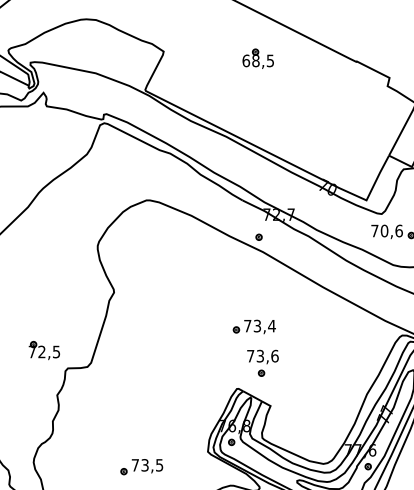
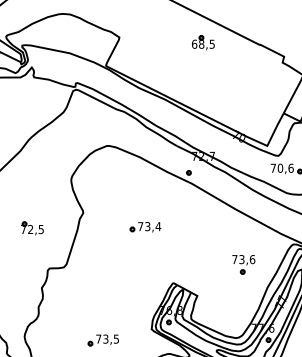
part: (258, 58) -> (203, 42), moved
part: (254, 327) -> (145, 227), moved
part: (44, 350) -> (32, 228), moved
part: (262, 362) -> (243, 264), moved

